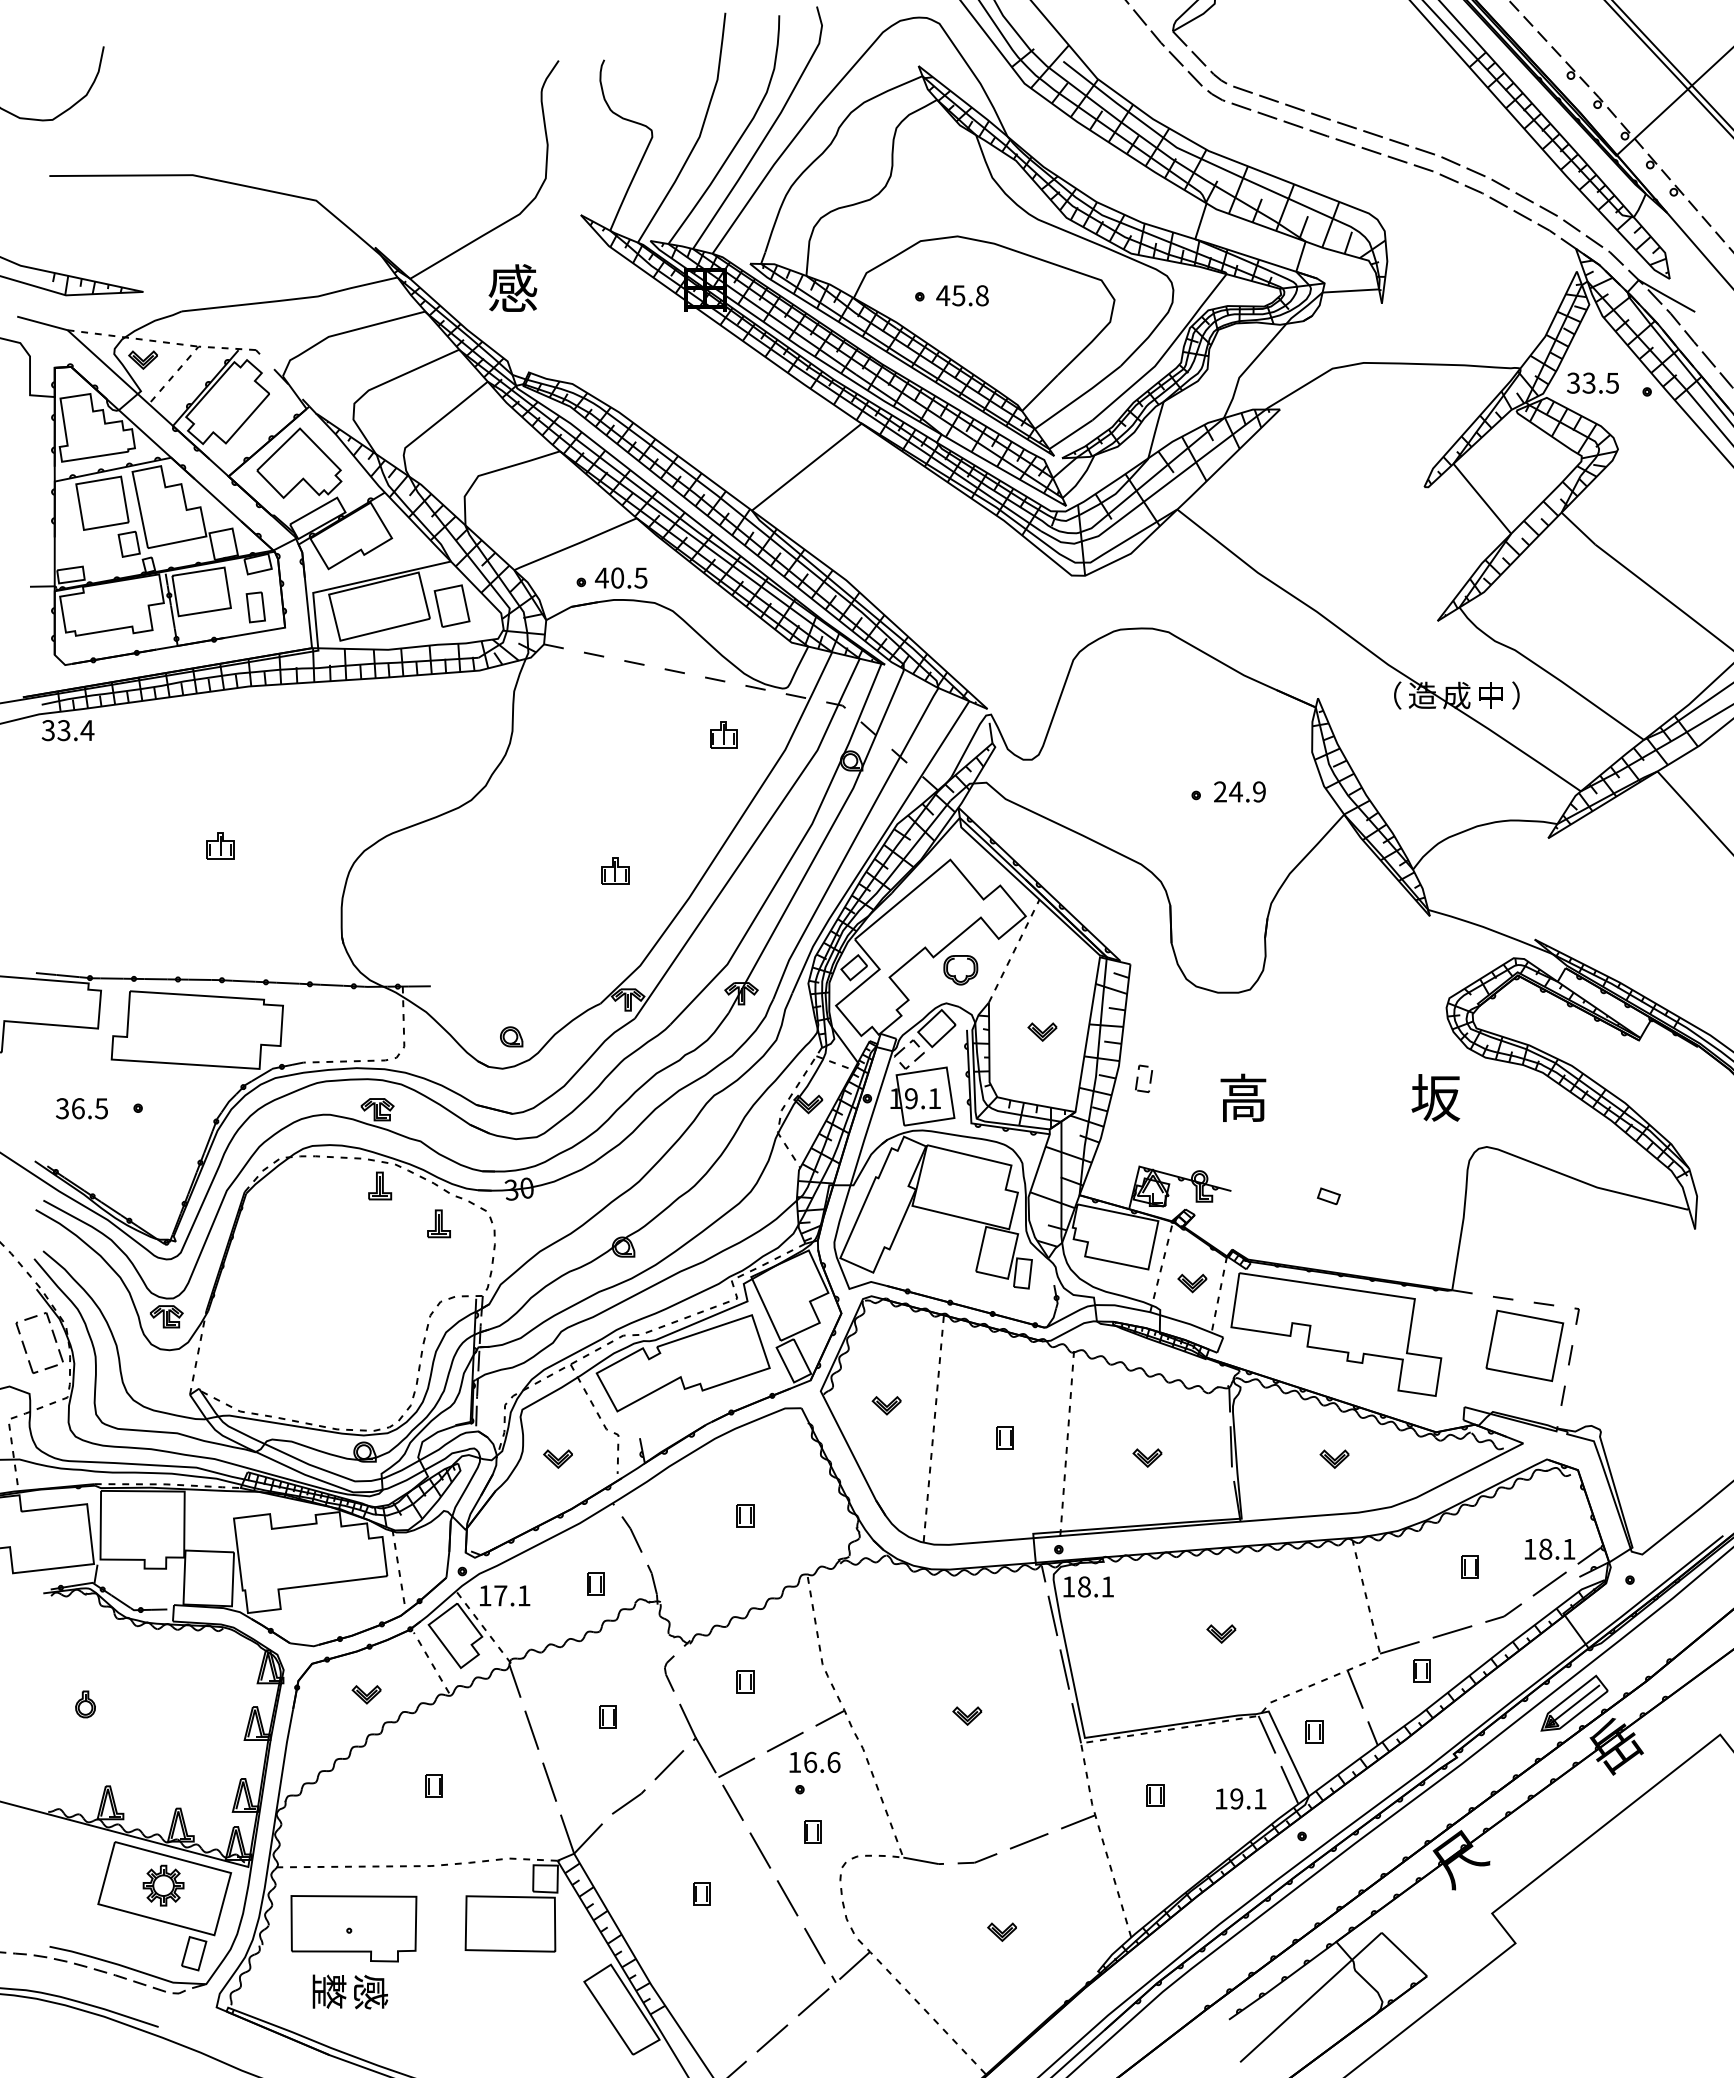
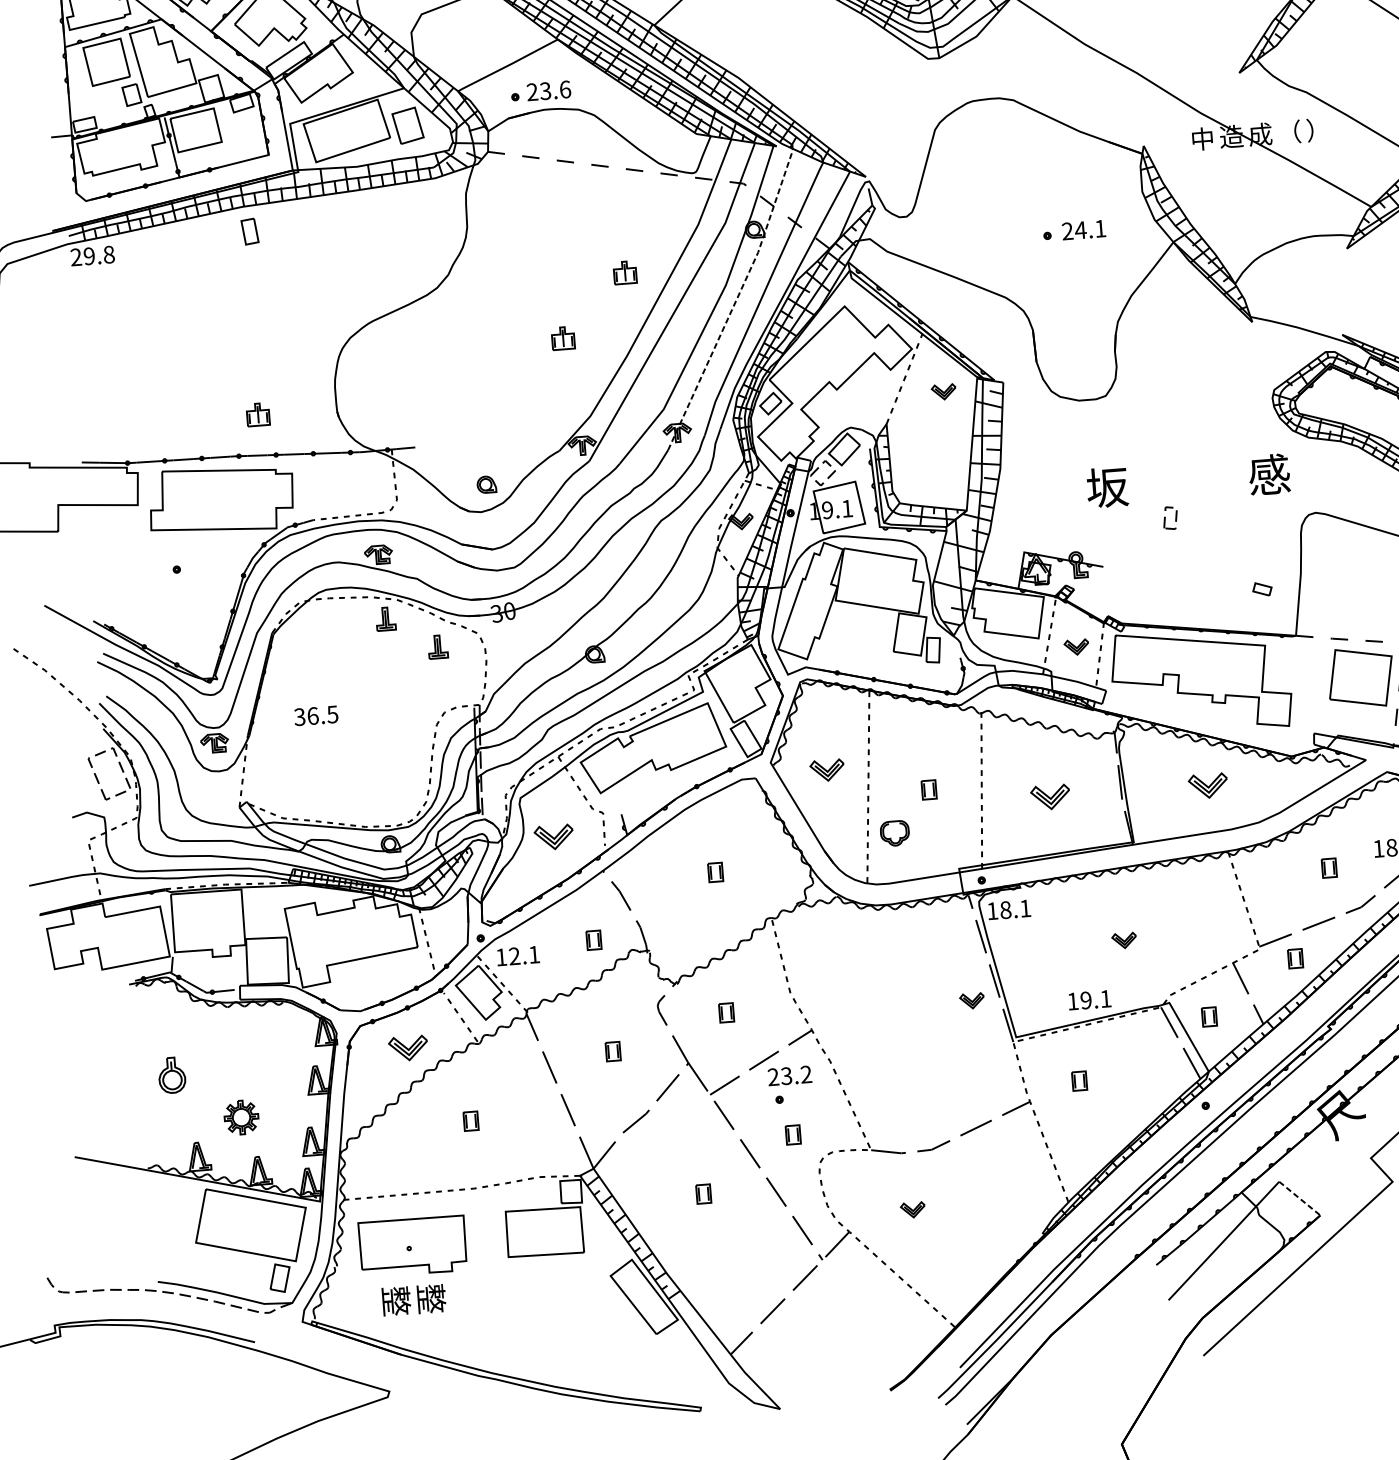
text: (620, 577) -> (548, 90), 40.5 -> 23.6
part: (255, 607) -> (249, 231), moved
text: (1388, 695) -> (1202, 138), （ -> 中
text: (1491, 695) -> (1289, 132), 中 -> （
text: (67, 730) -> (92, 256), 33.4 -> 29.8
part: (723, 734) -> (625, 272), moved
text: (1259, 791) -> (1100, 228), 24.9 -> 24.1
line: (823, 842) -> (736, 300), solid -> dashed
part: (220, 845) -> (258, 414), moved
part: (960, 970) -> (894, 833), moved
part: (1042, 1031) -> (943, 391), moved
part: (1144, 1078) -> (1170, 517), moved
text: (1243, 1097) -> (1107, 487), 高 -> 坂
text: (1435, 1097) -> (1269, 474), 坂 -> 感
text: (81, 1108) -> (315, 715), moved
part: (1328, 1196) -> (1262, 589), moved
part: (886, 1405) -> (827, 770), size x1.4
part: (1147, 1457) -> (1050, 796), size x1.6
part: (557, 1458) -> (553, 836), size x1.6
part: (1334, 1458) -> (1207, 785), size x1.6
text: (500, 1595) -> (514, 956), 17.1 -> 12.1
part: (366, 1694) -> (408, 1048), size x1.6
part: (85, 1704) -> (172, 1075), size x1.6
part: (967, 1715) -> (972, 1000), moved
text: (814, 1761) -> (789, 1075), 16.6 -> 23.2
text: (1241, 1798) -> (1090, 999), moved
part: (163, 1885) -> (241, 1117), moved
part: (1001, 1931) -> (912, 1209), moved
line: (1404, 1954) -> (1299, 1198), solid -> dashed
text: (371, 1991) -> (431, 1298), 感 -> 整

